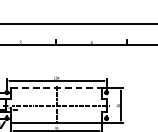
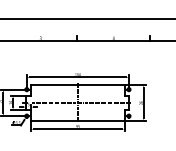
line: (56, 88) -> (77, 85), dashed -> solid

